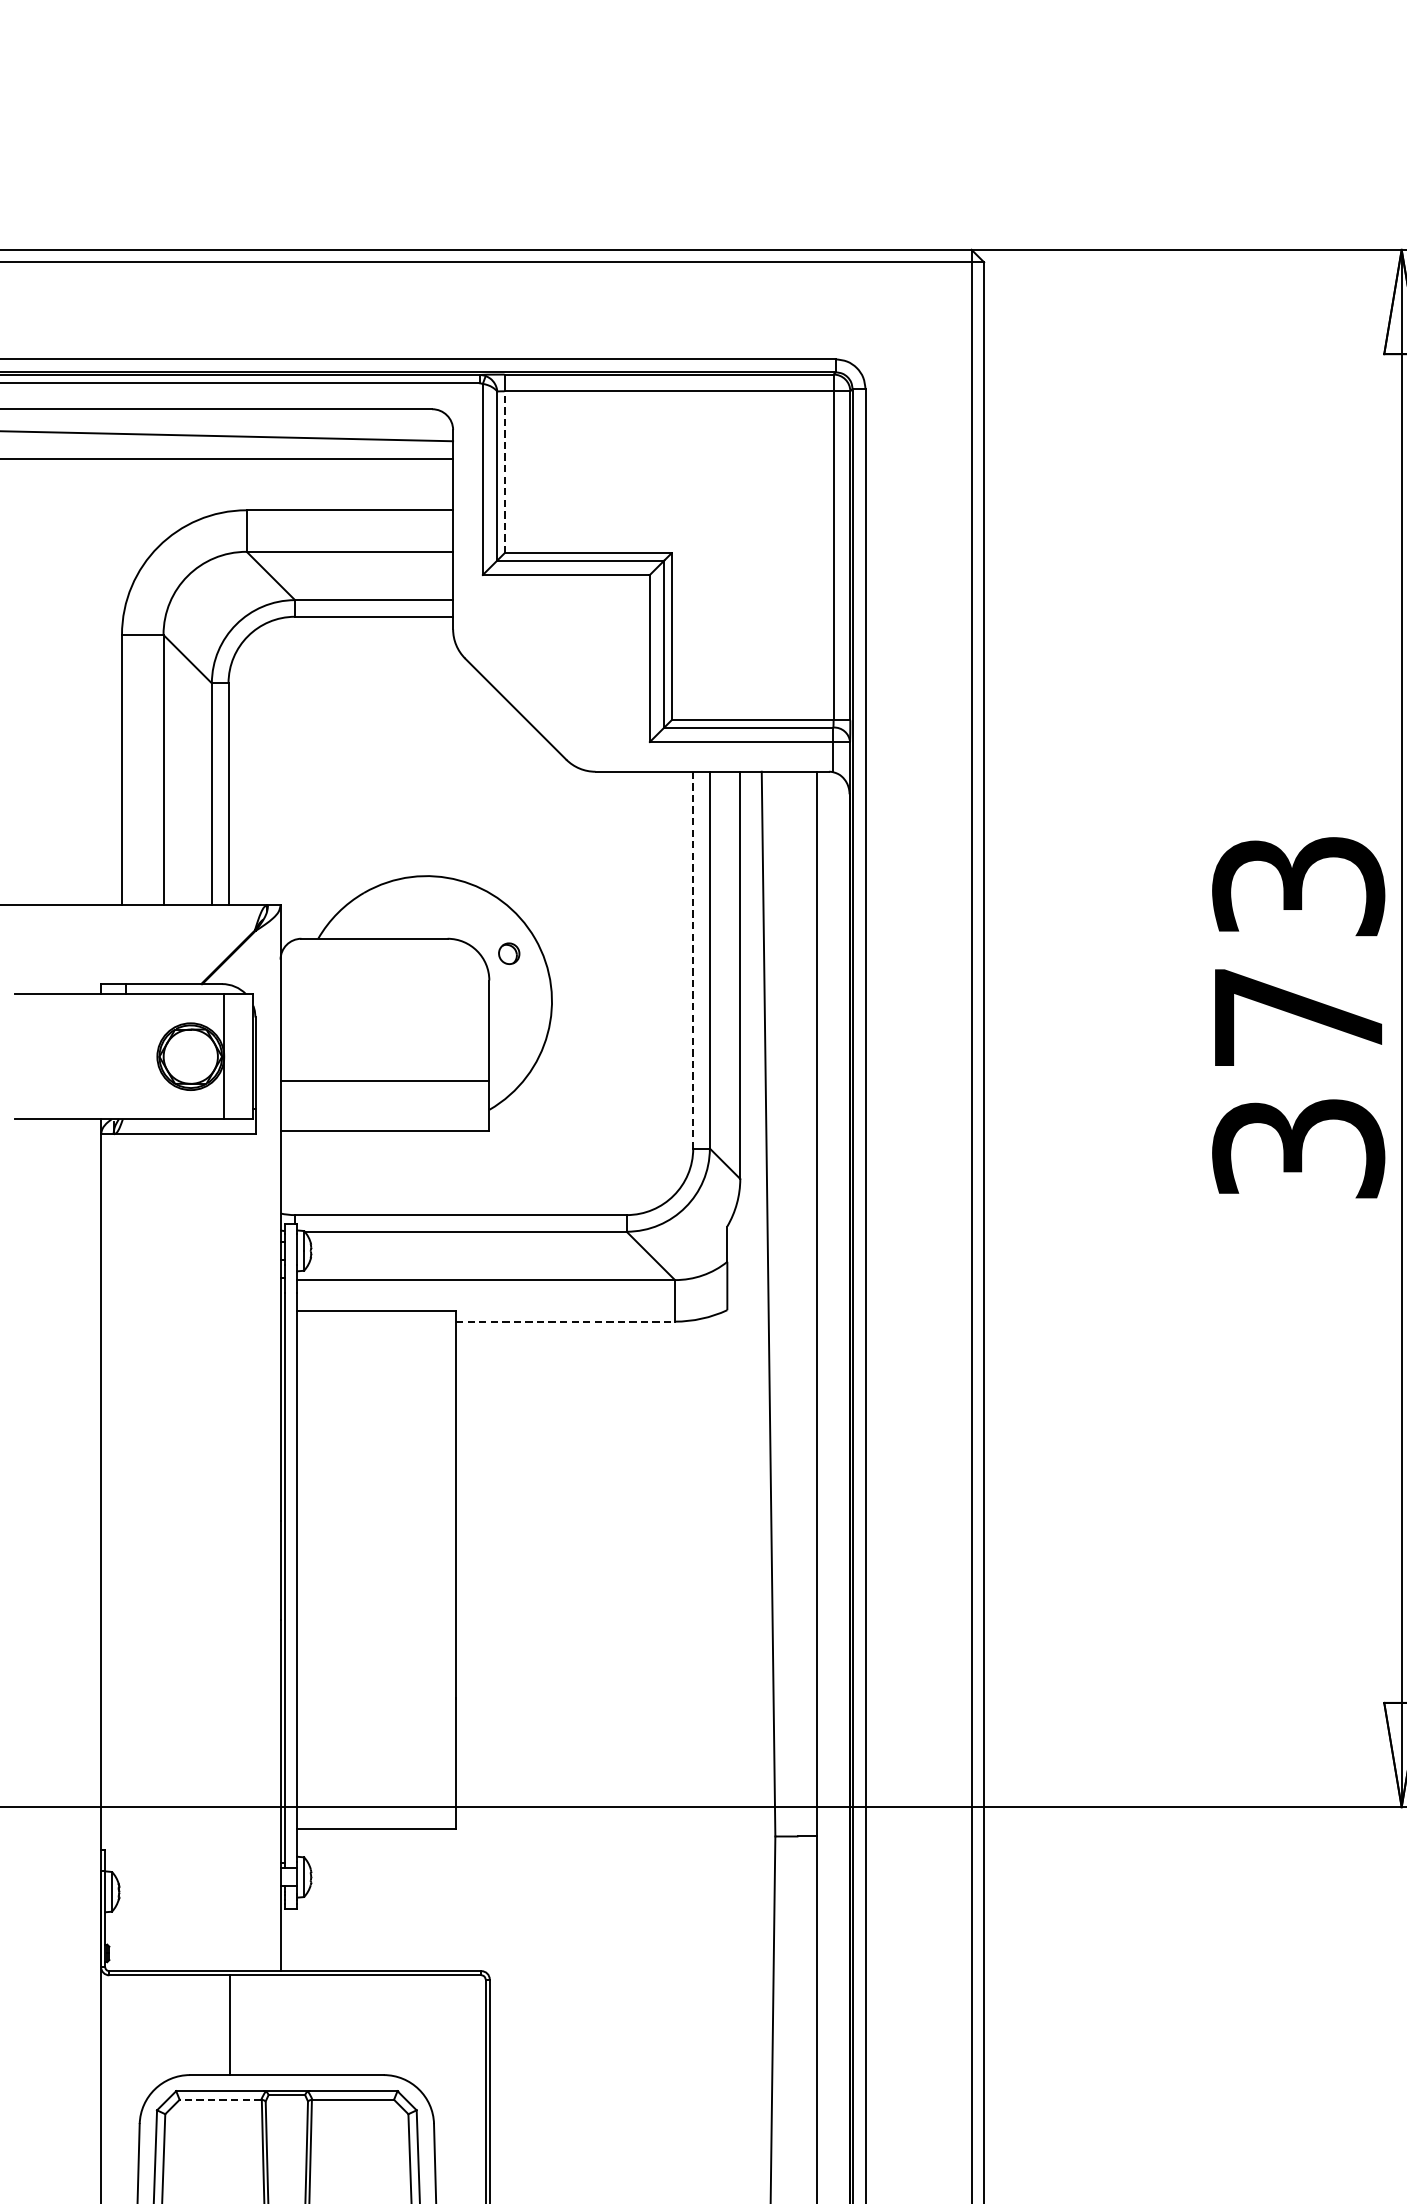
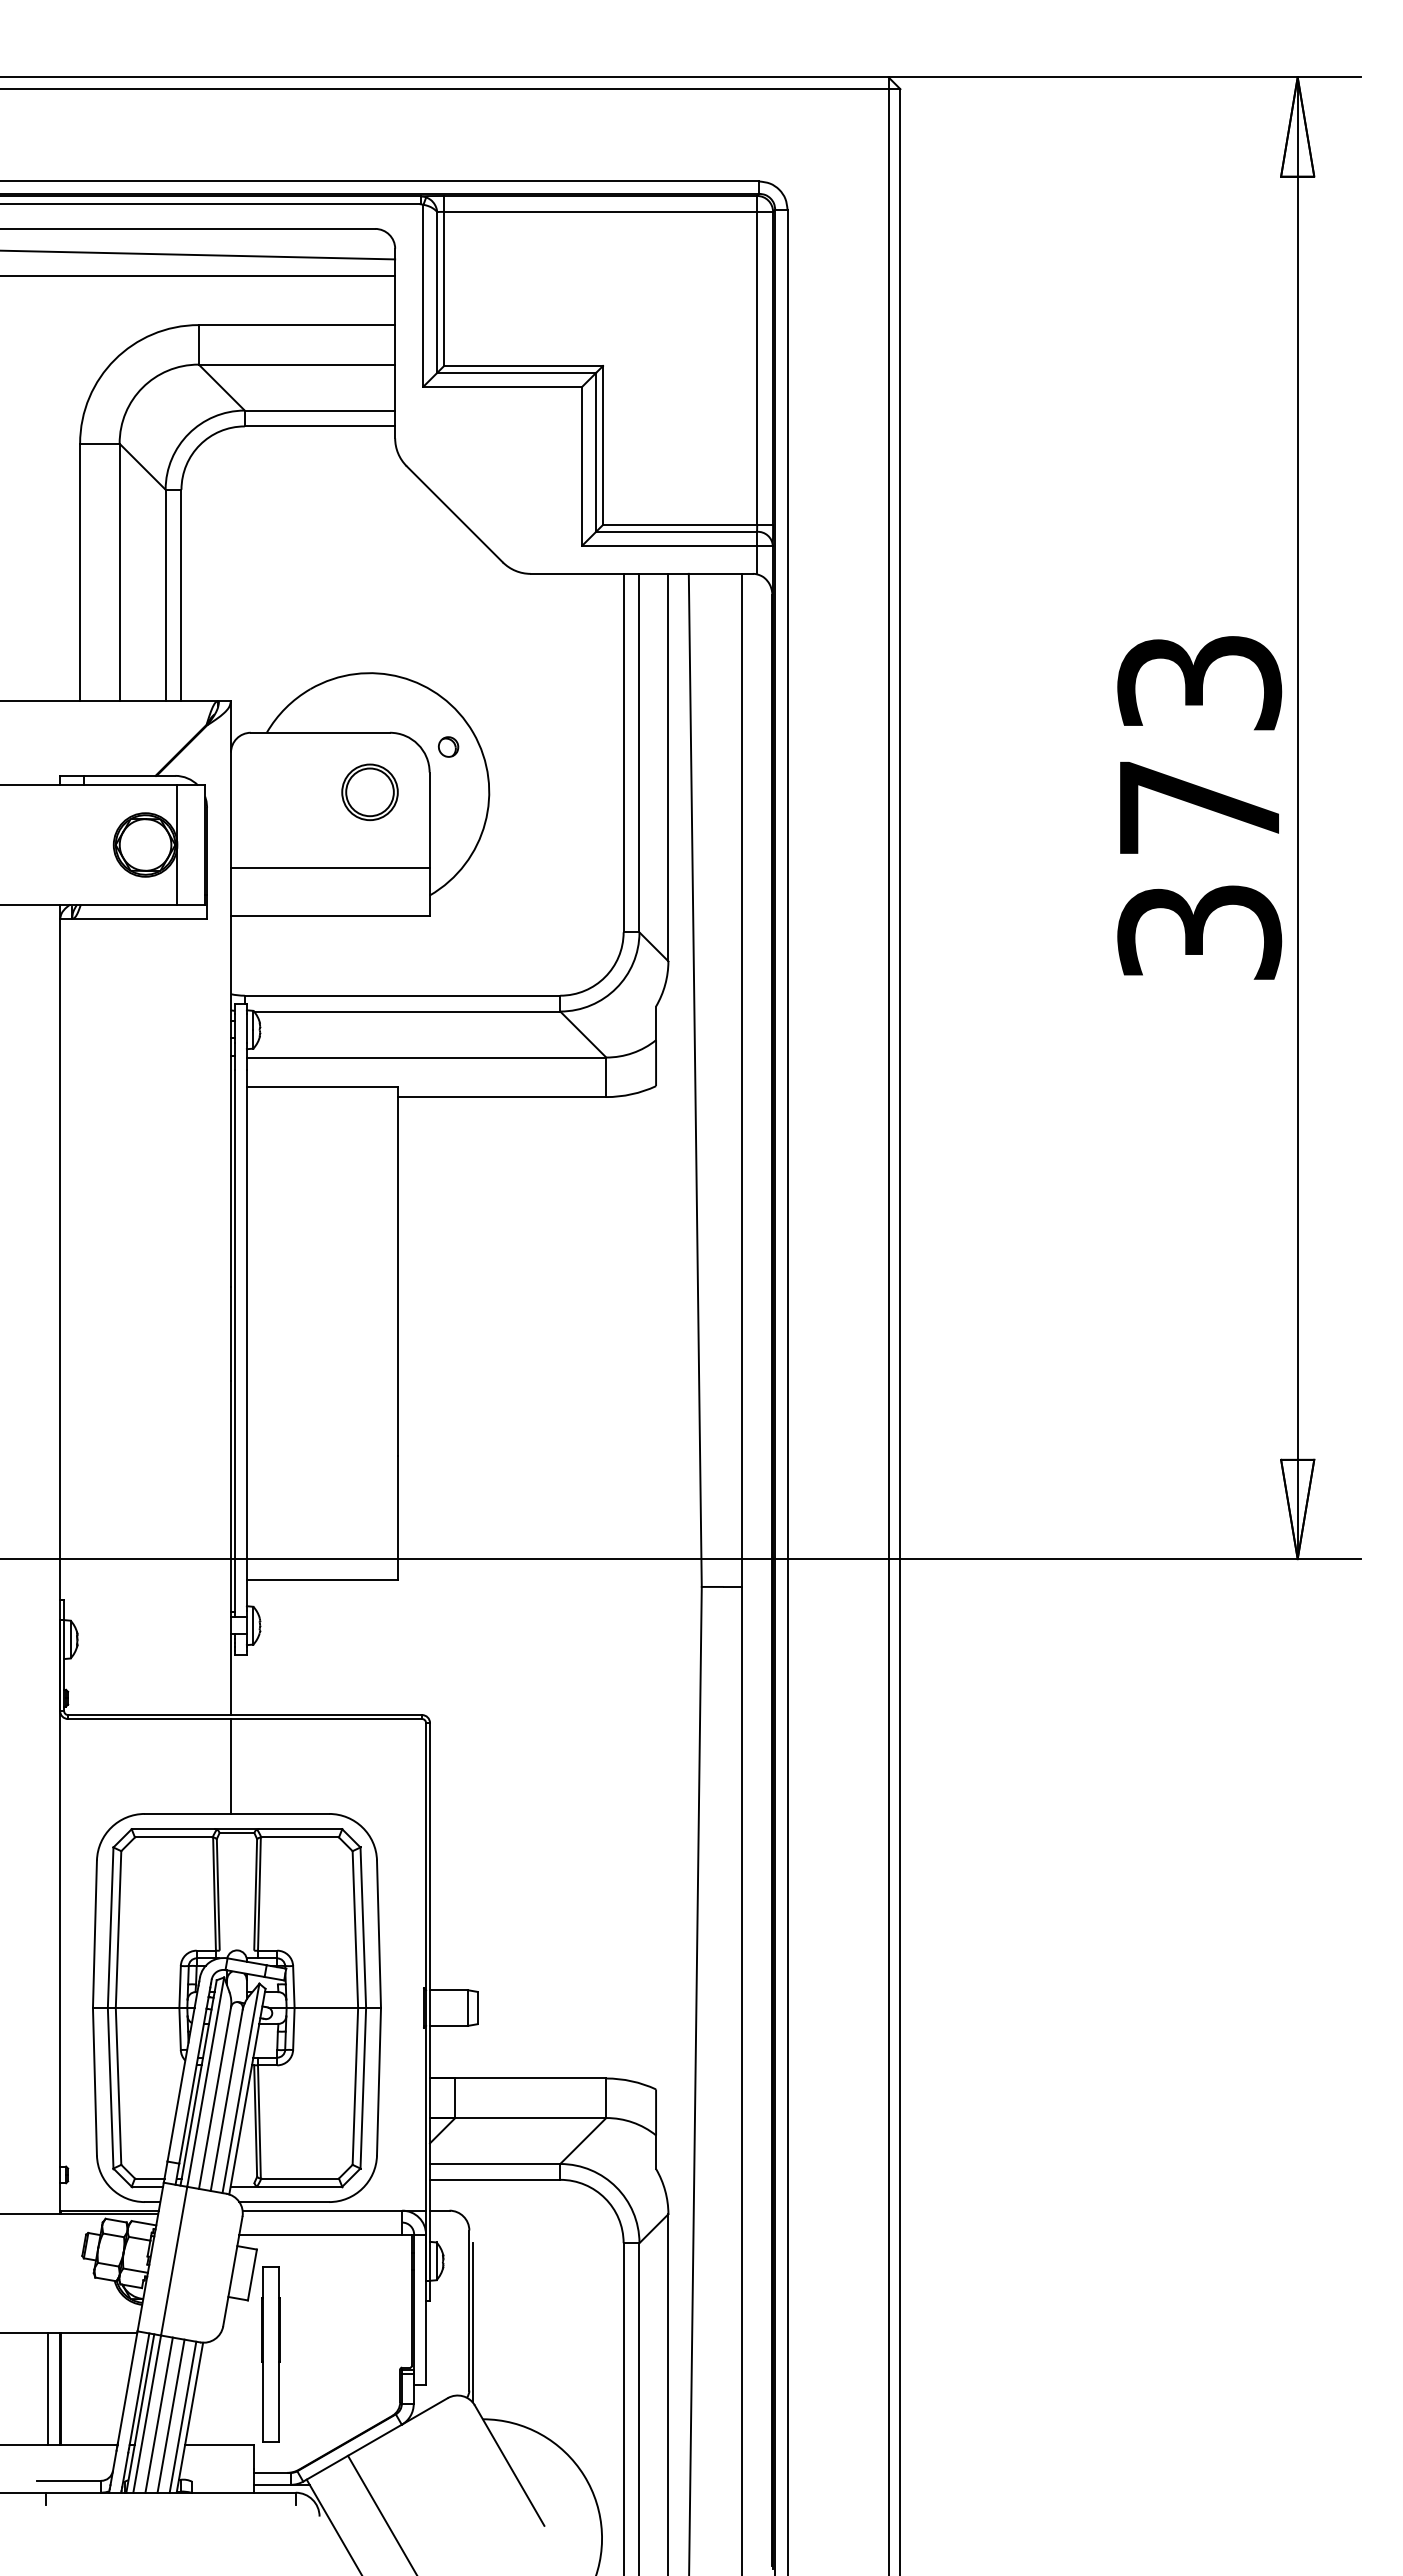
line: (504, 471) -> (444, 288), dashed -> solid
line: (693, 960) -> (623, 753), dashed -> solid
part: (426, 1001) -> (369, 792), added
line: (565, 1322) -> (502, 1097), dashed -> solid
line: (230, 2025) -> (231, 1766), moved
line: (220, 2099) -> (173, 1837), dashed -> solid

